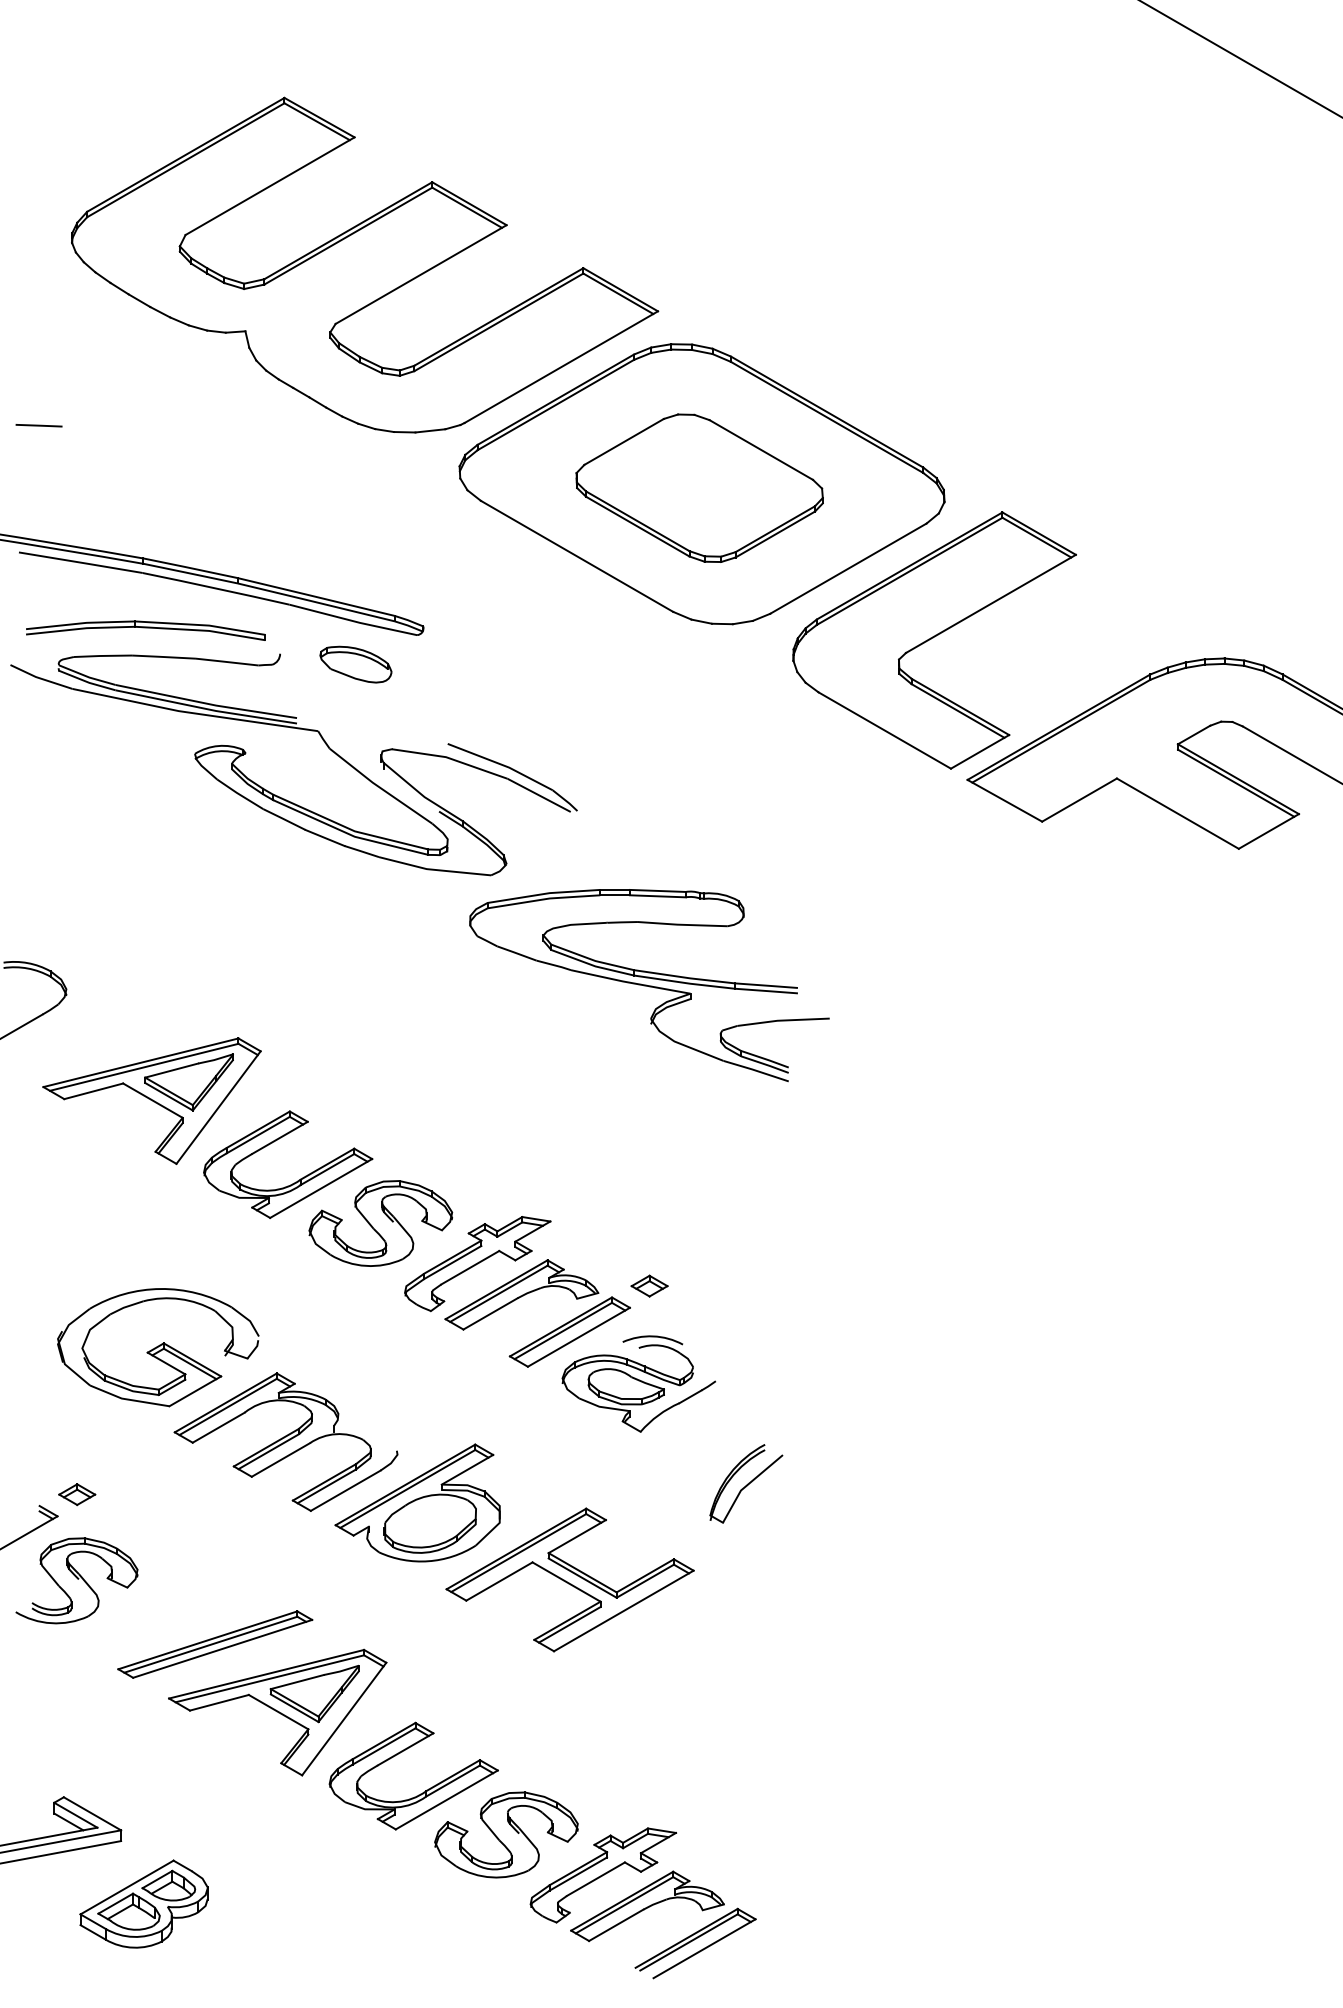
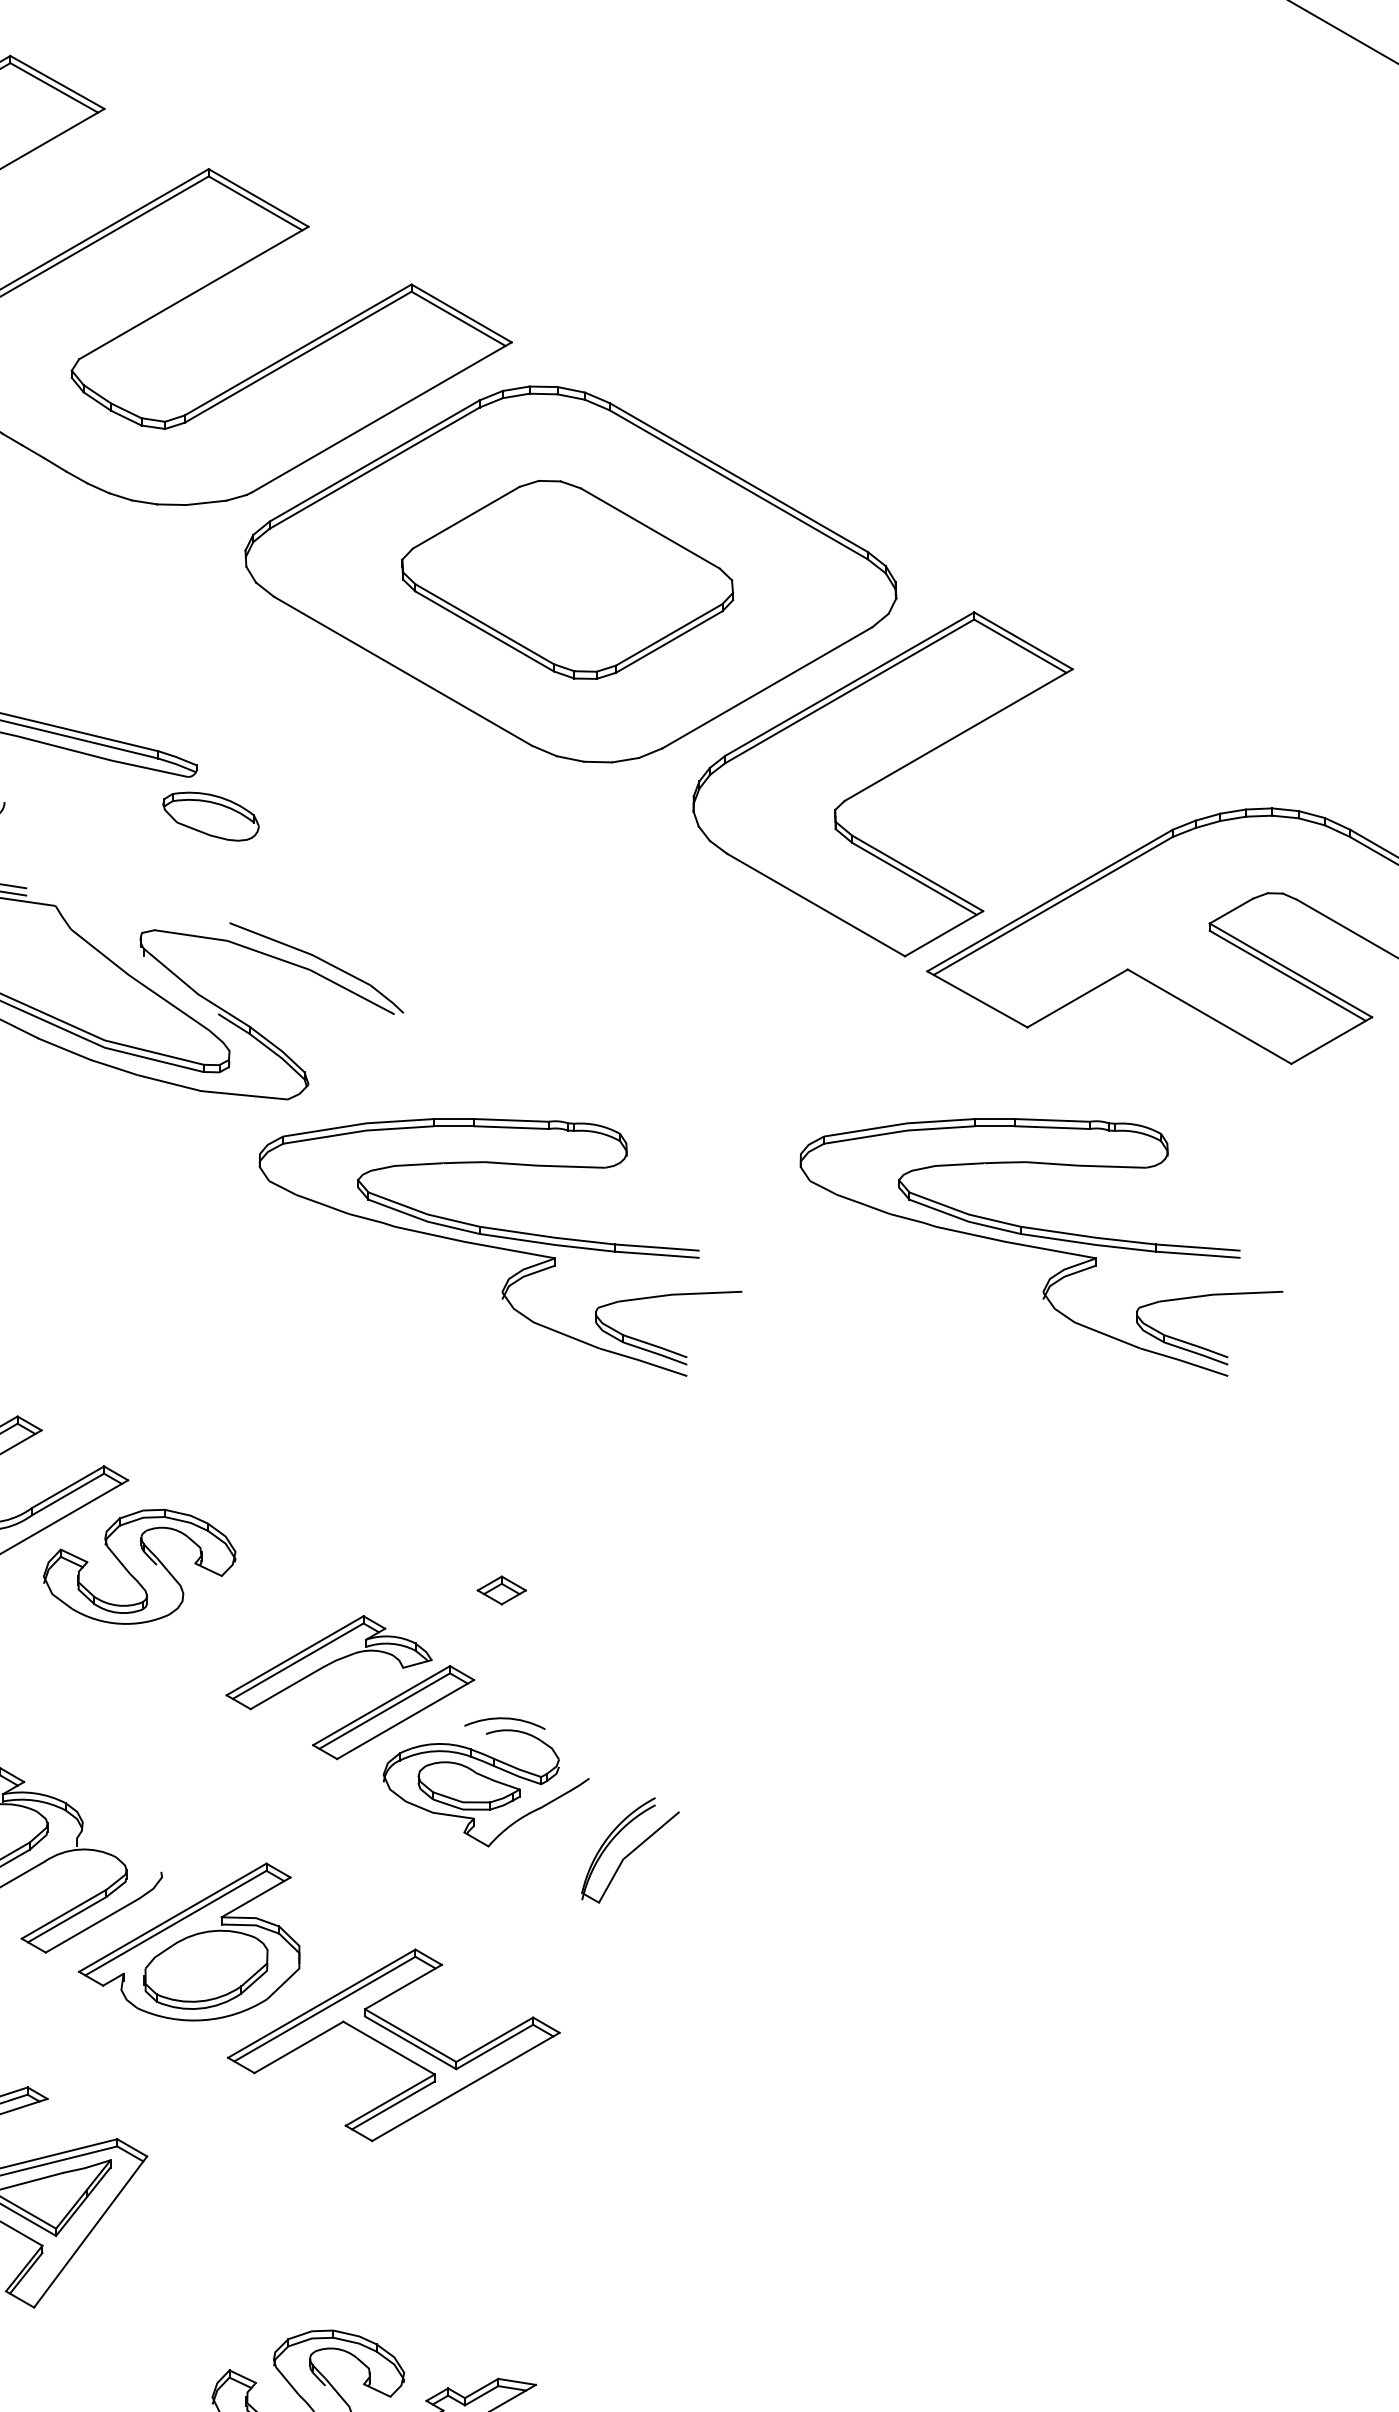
part: (355, 664) -> (210, 816), moved
part: (1052, 985) -> (1041, 1247), added
part: (477, 1264) -> (269, 1621), removed
part: (649, 1285) -> (501, 1589), moved
part: (746, 1483) -> (630, 1850), moved
part: (425, 1790) -> (199, 2327), removed

